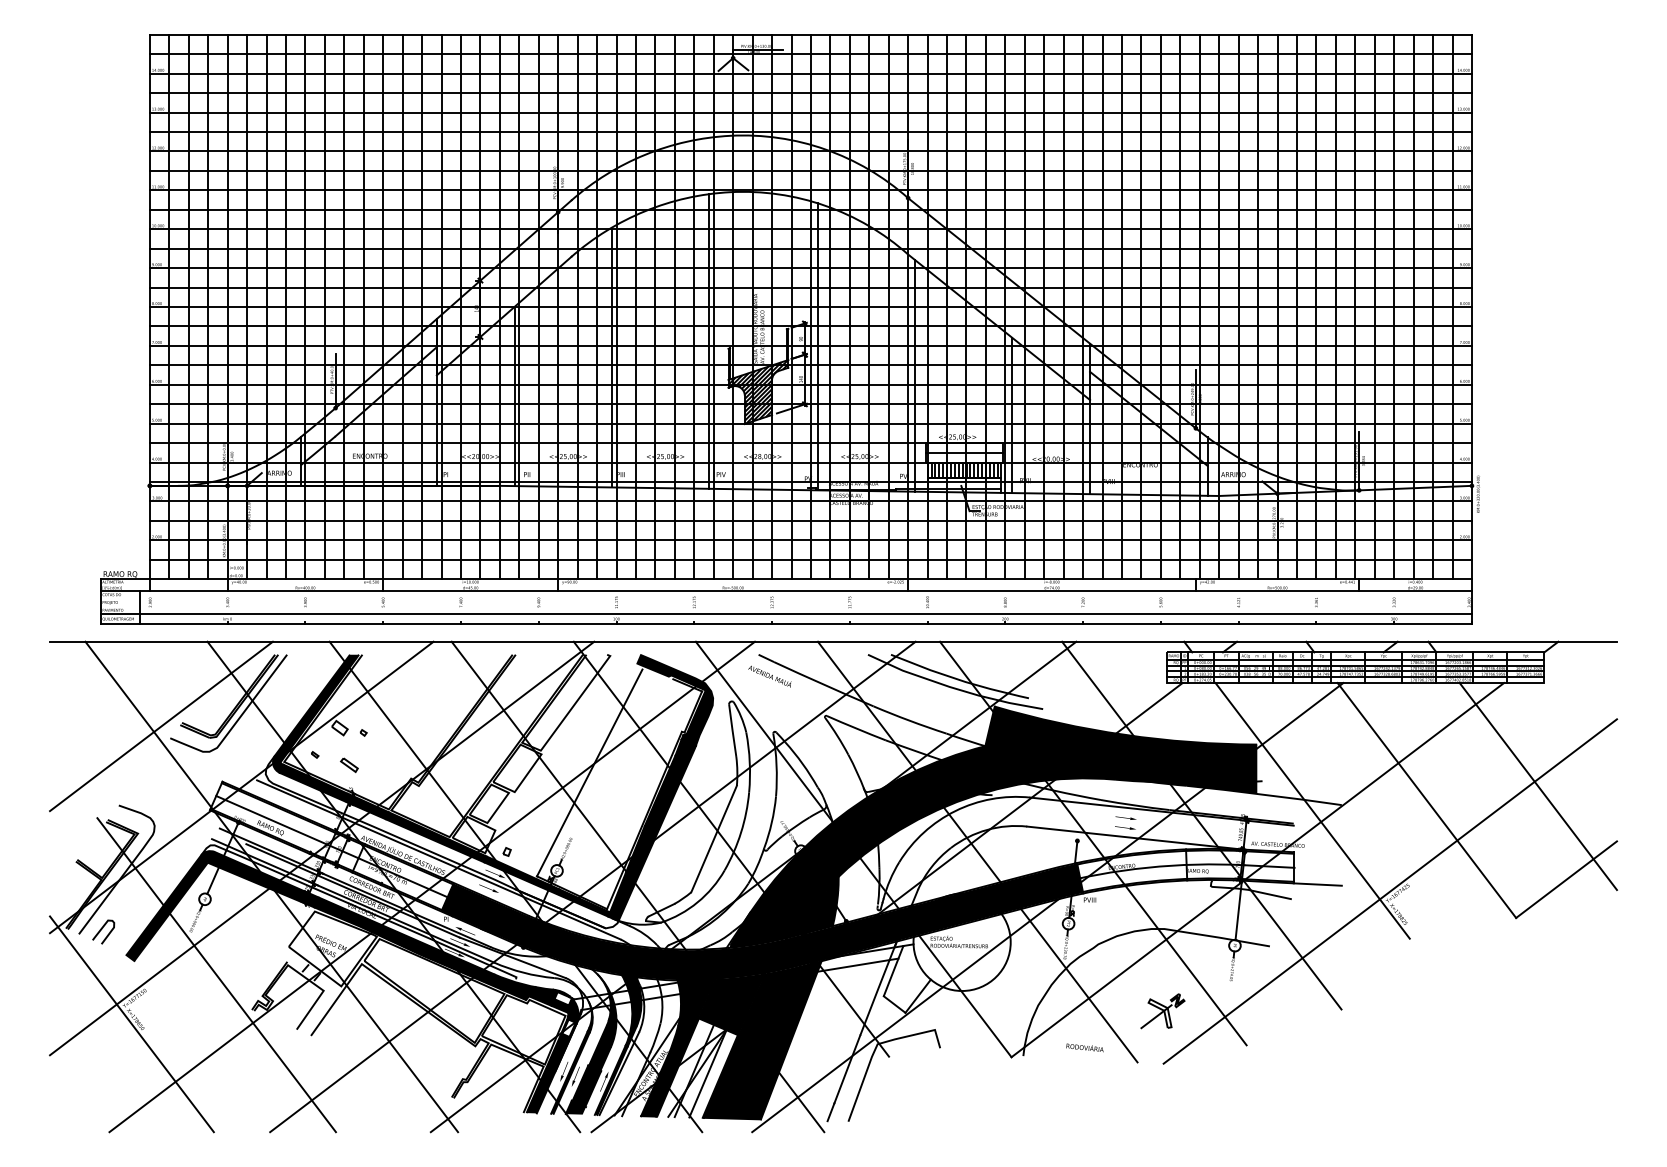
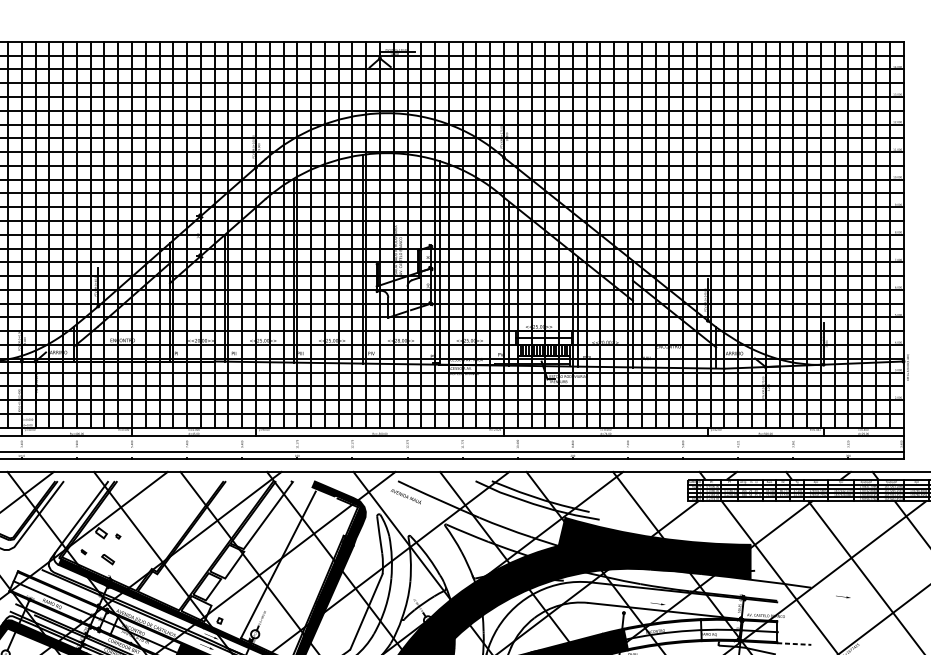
hatch: (758, 391) -> (397, 294), removed
fill: (316, 713) -> (84, 522), removed
part: (1125, 817) -> (842, 596), moved
line: (1318, 884) -> (794, 643), solid -> dashed

